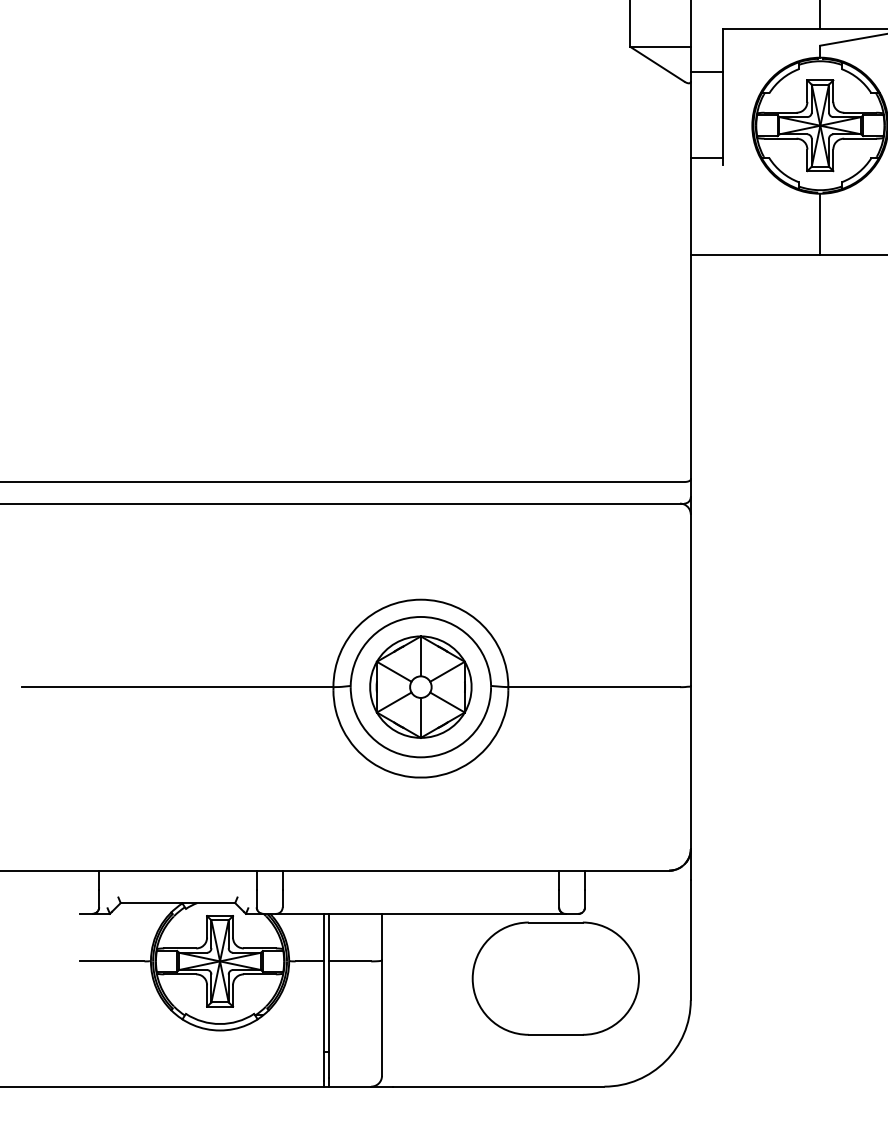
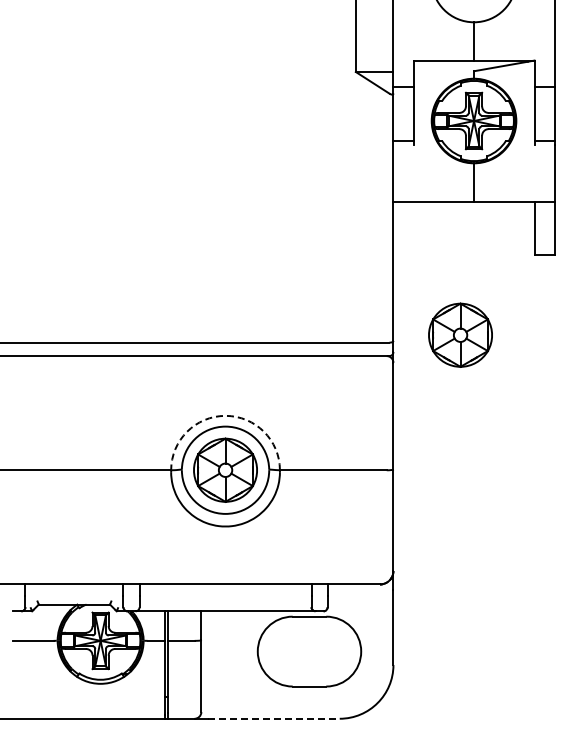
part: (798, 468) -> (460, 334), added
arc: (420, 599) -> (225, 415), solid -> dashed
line: (497, 1086) -> (273, 718), solid -> dashed

